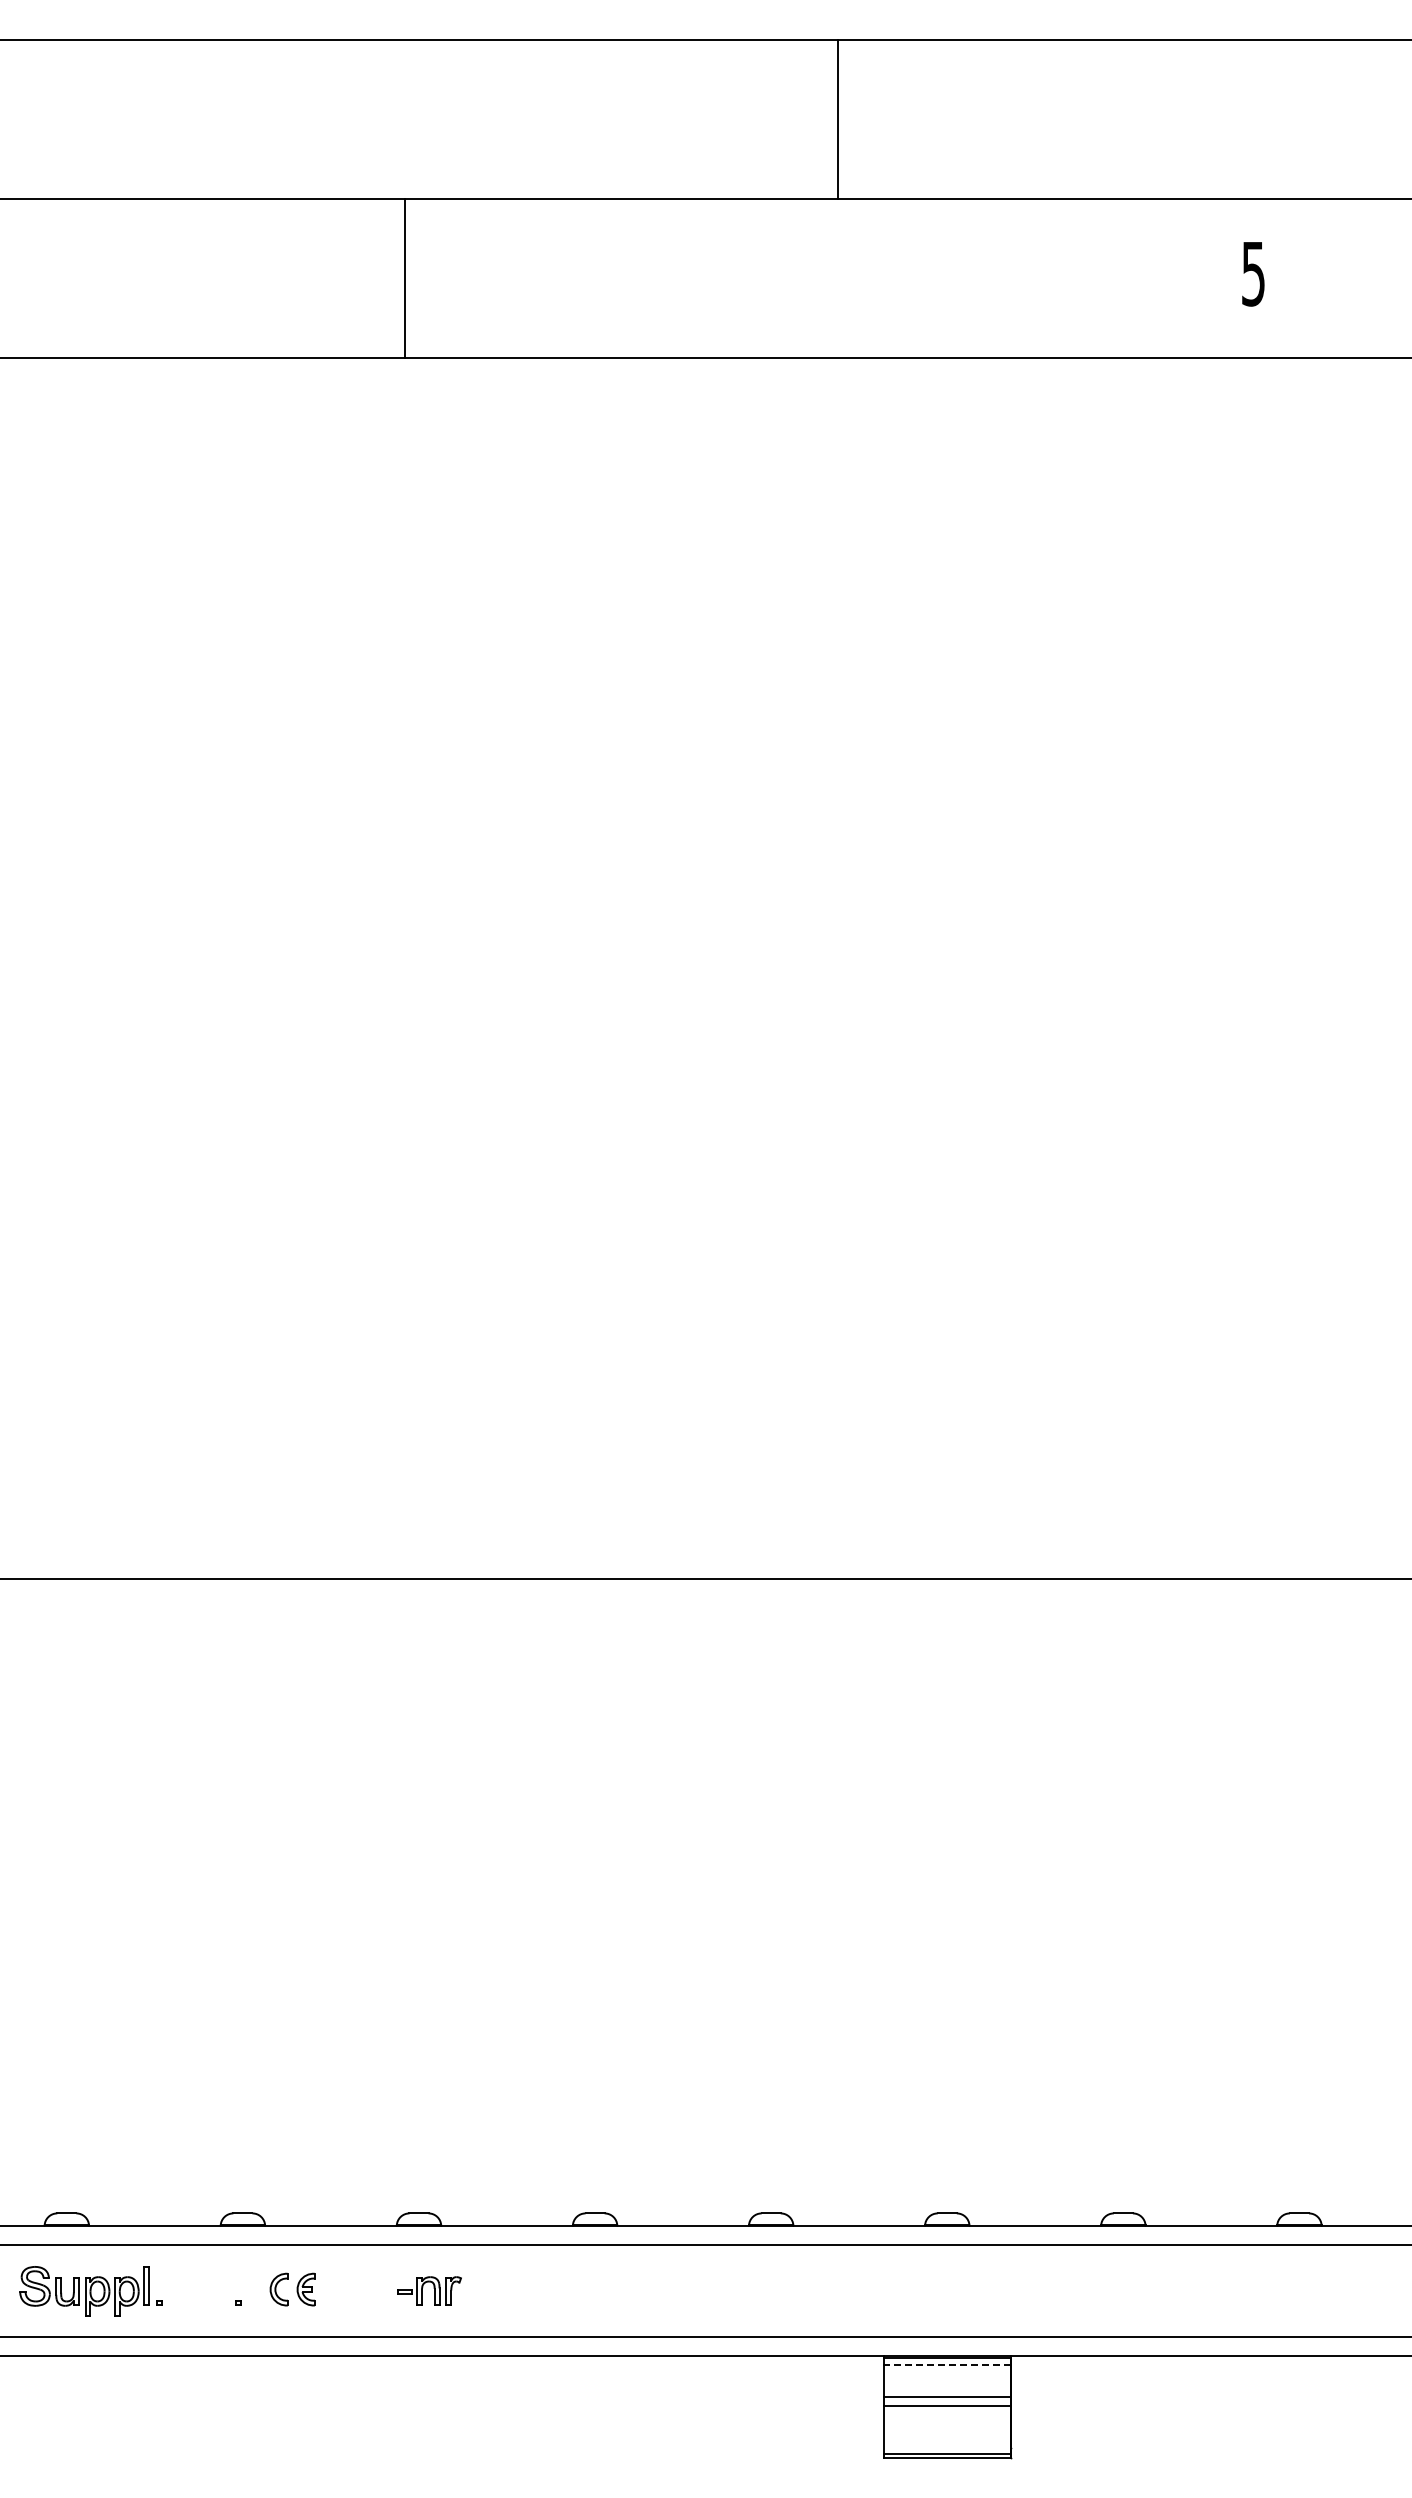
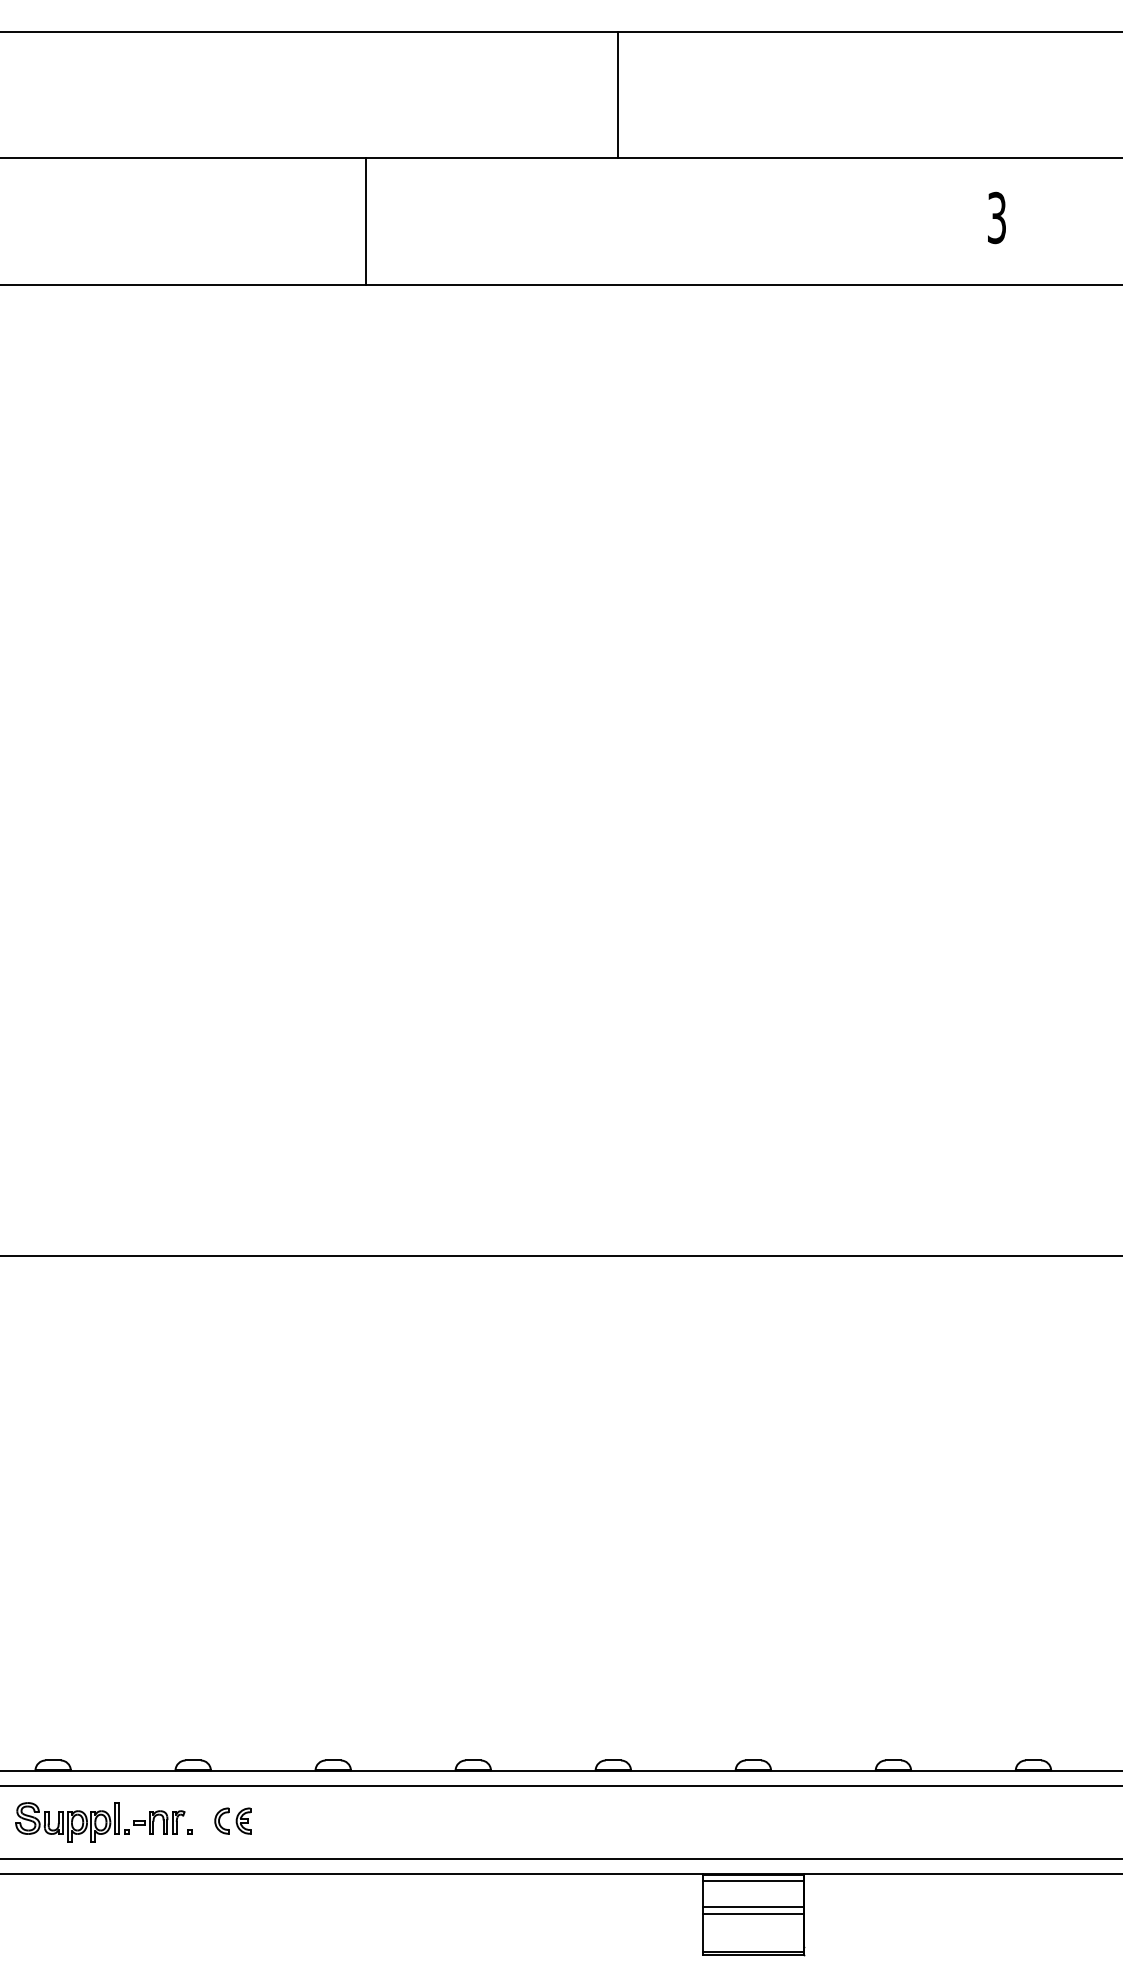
line: (838, 119) -> (618, 95), moved
text: (1253, 273) -> (996, 217), 5 -> 3
line: (404, 277) -> (365, 220), moved
part: (429, 2290) -> (159, 1821), moved
line: (946, 2365) -> (752, 1881), dashed -> solid

